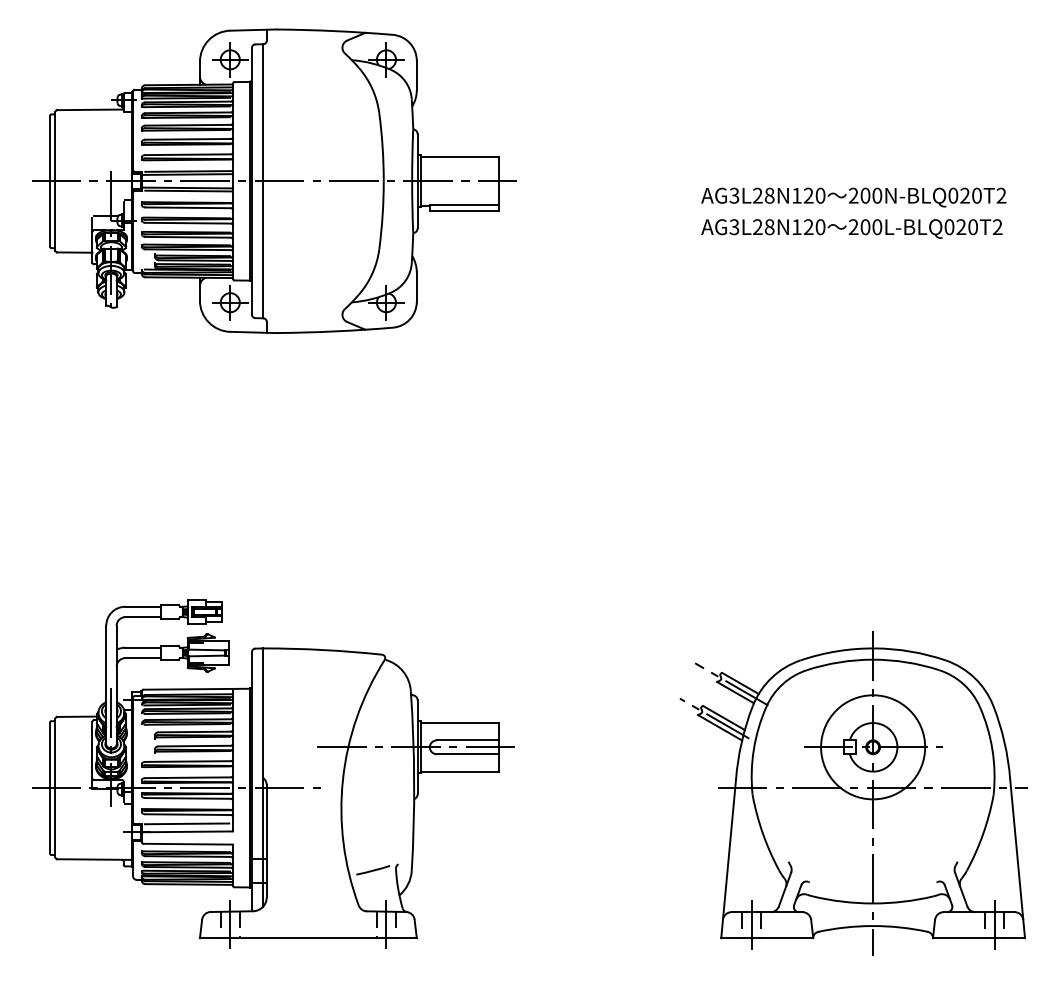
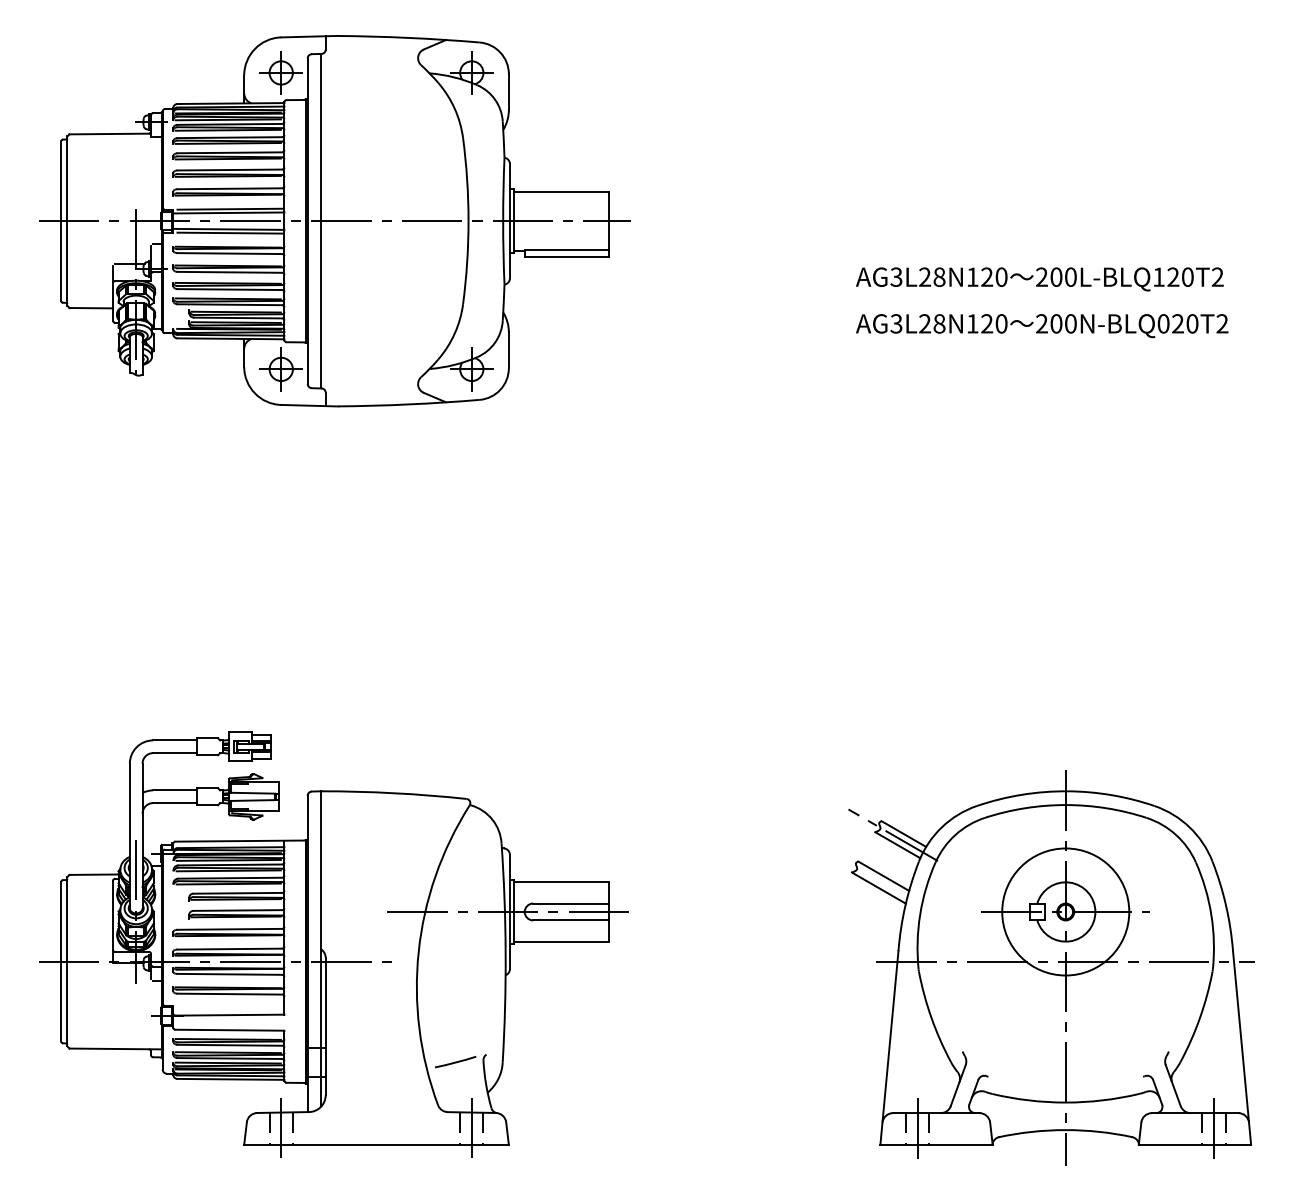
text: (854, 197) -> (1042, 326), moved
text: (949, 226) -> (1158, 276), 200L-BLQ020T2 -> 200L-BLQ120T2
line: (714, 718) -> (872, 876), removed
line: (187, 823) -> (228, 1004), removed

